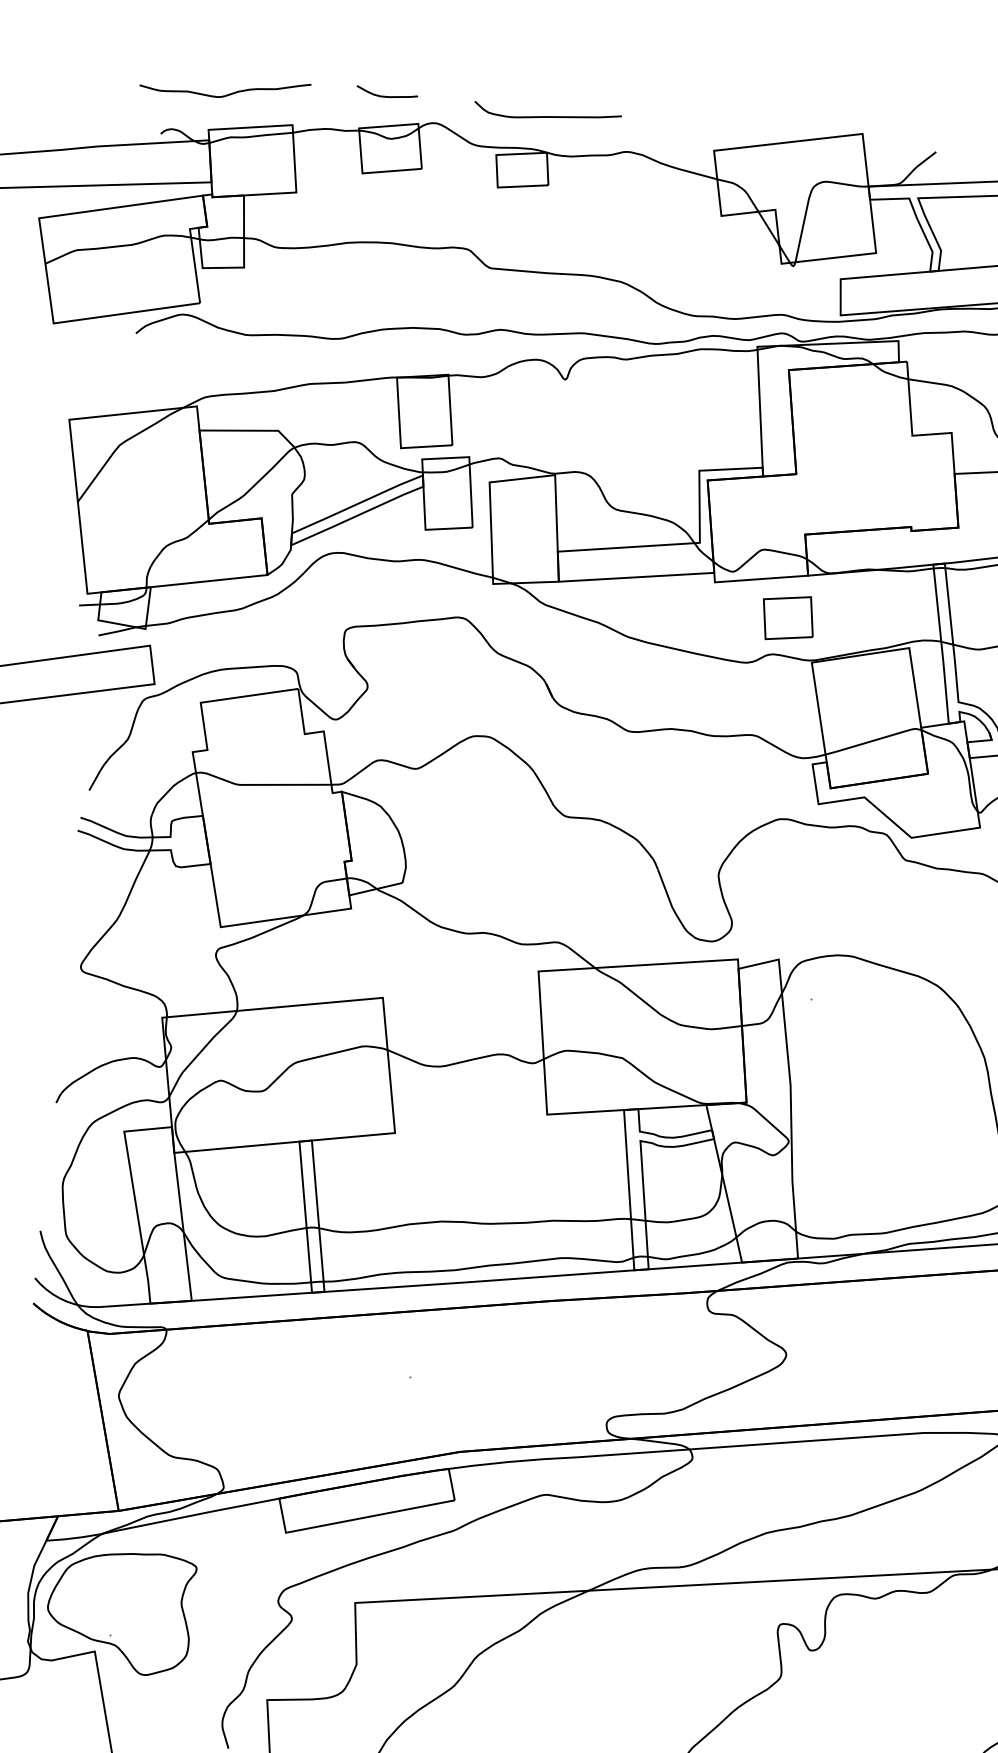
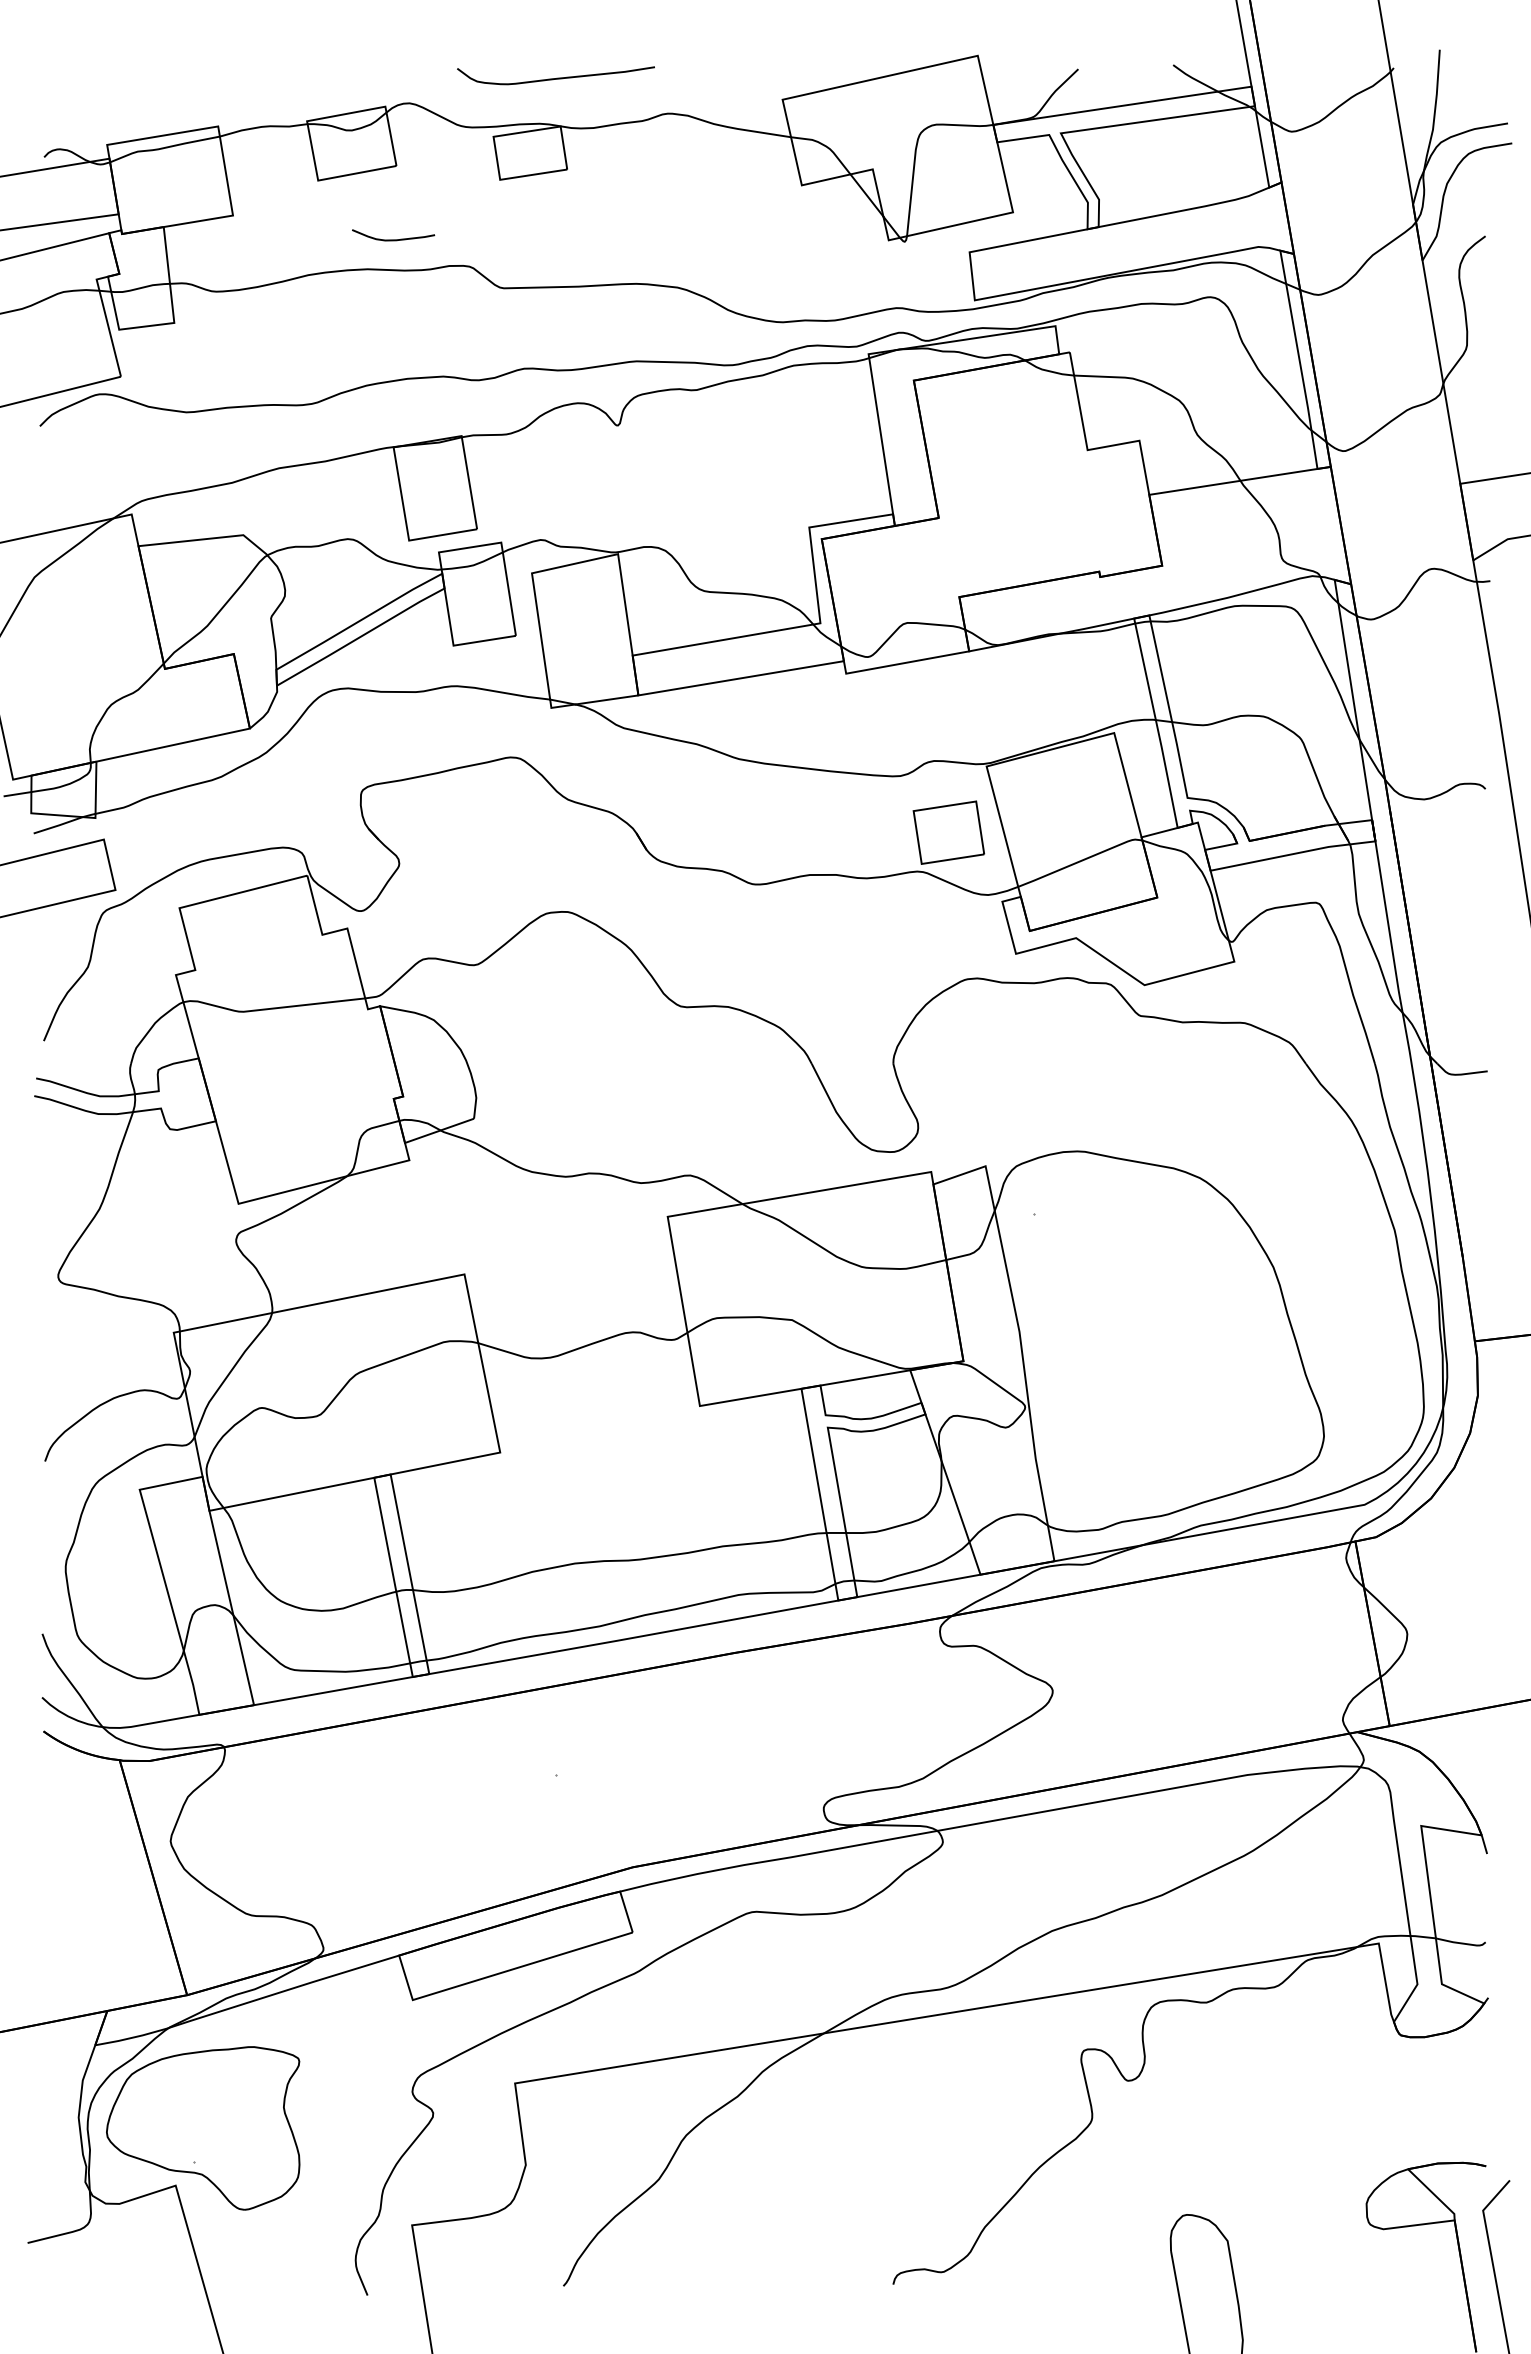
curve: (228, 94) -> (128, 94), removed
curve: (386, 96) -> (393, 239), moved
part: (788, 617) -> (948, 832), moved

